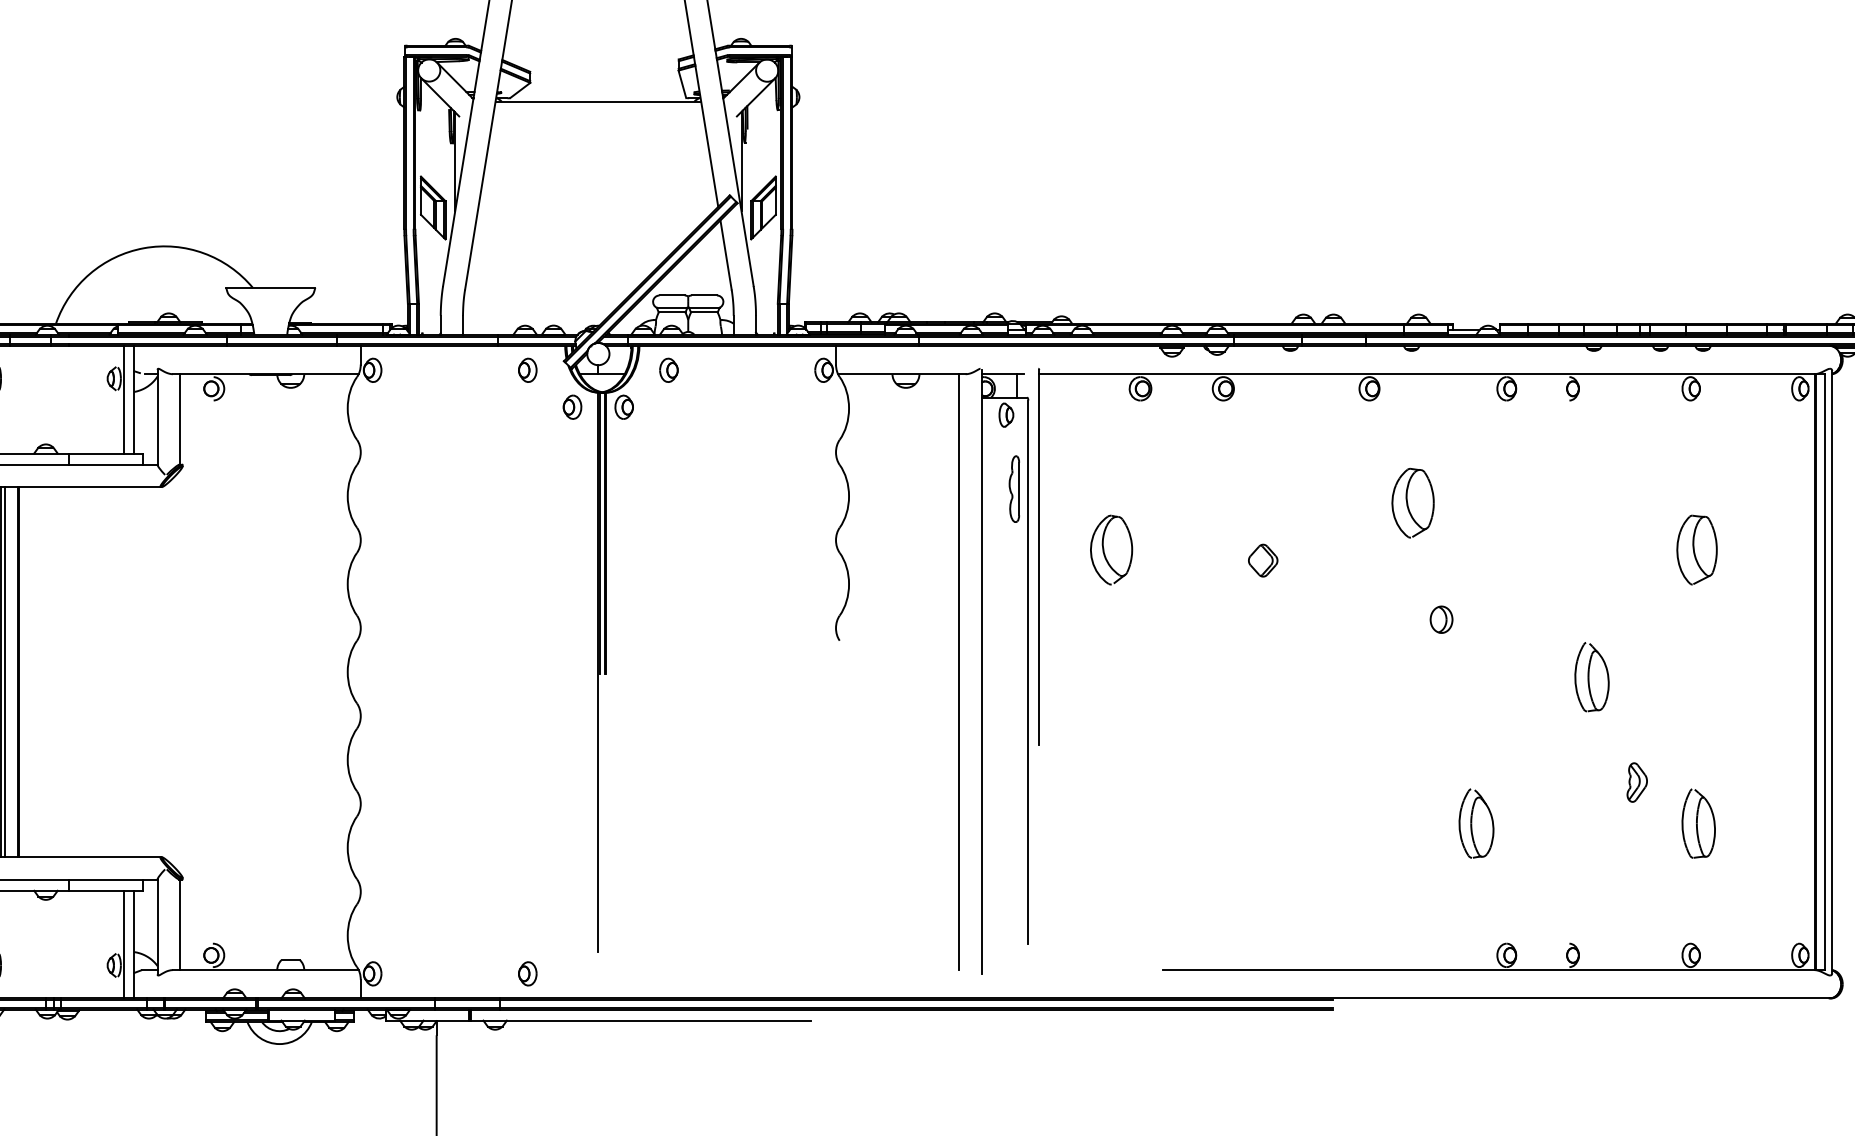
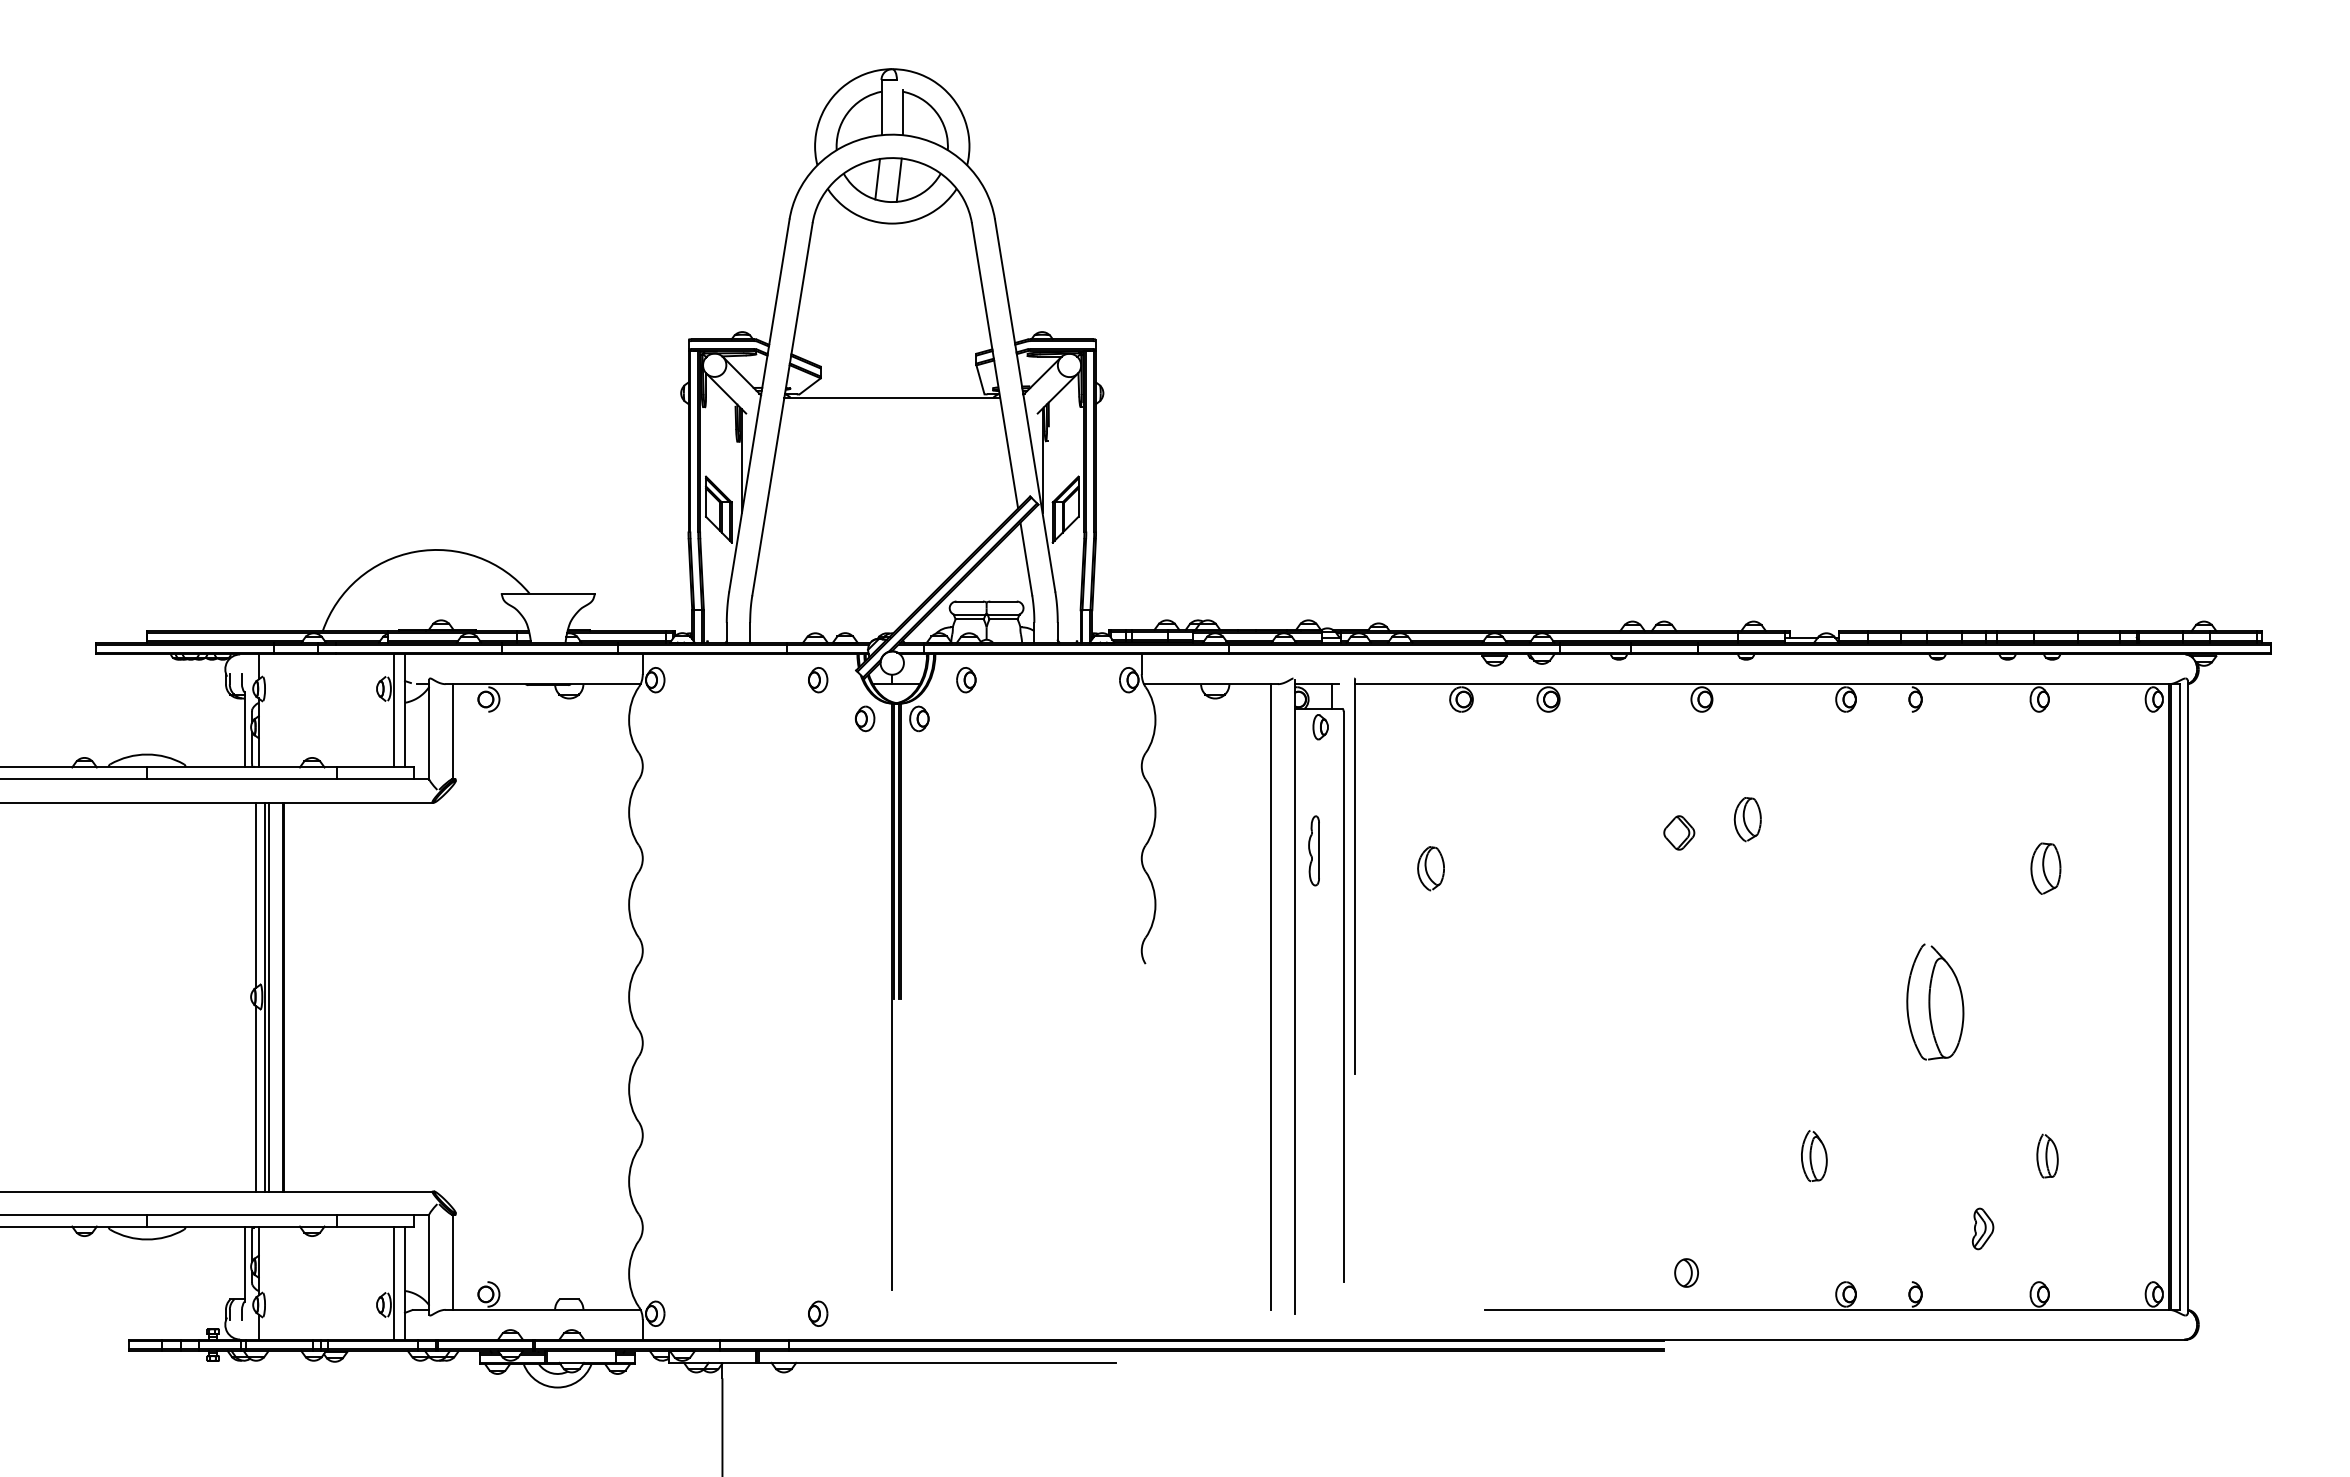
part: (1013, 488) -> (1313, 850), moved
part: (1412, 503) -> (1747, 819), size x0.6
part: (1110, 549) -> (1430, 868), size x0.6
part: (1696, 549) -> (2045, 868), size x0.7
part: (1263, 560) -> (1679, 832), moved
part: (1441, 619) -> (1686, 1272), moved
part: (1591, 677) -> (1935, 1002), size x1.6
part: (1637, 782) -> (1983, 1228), moved
part: (1476, 823) -> (1814, 1155), size x0.7
part: (1698, 823) -> (2047, 1155), size x0.6

